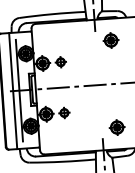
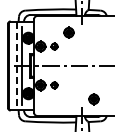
part: (110, 40) -> (68, 32), moved
line: (12, 91) -> (16, 66), solid -> dashed

